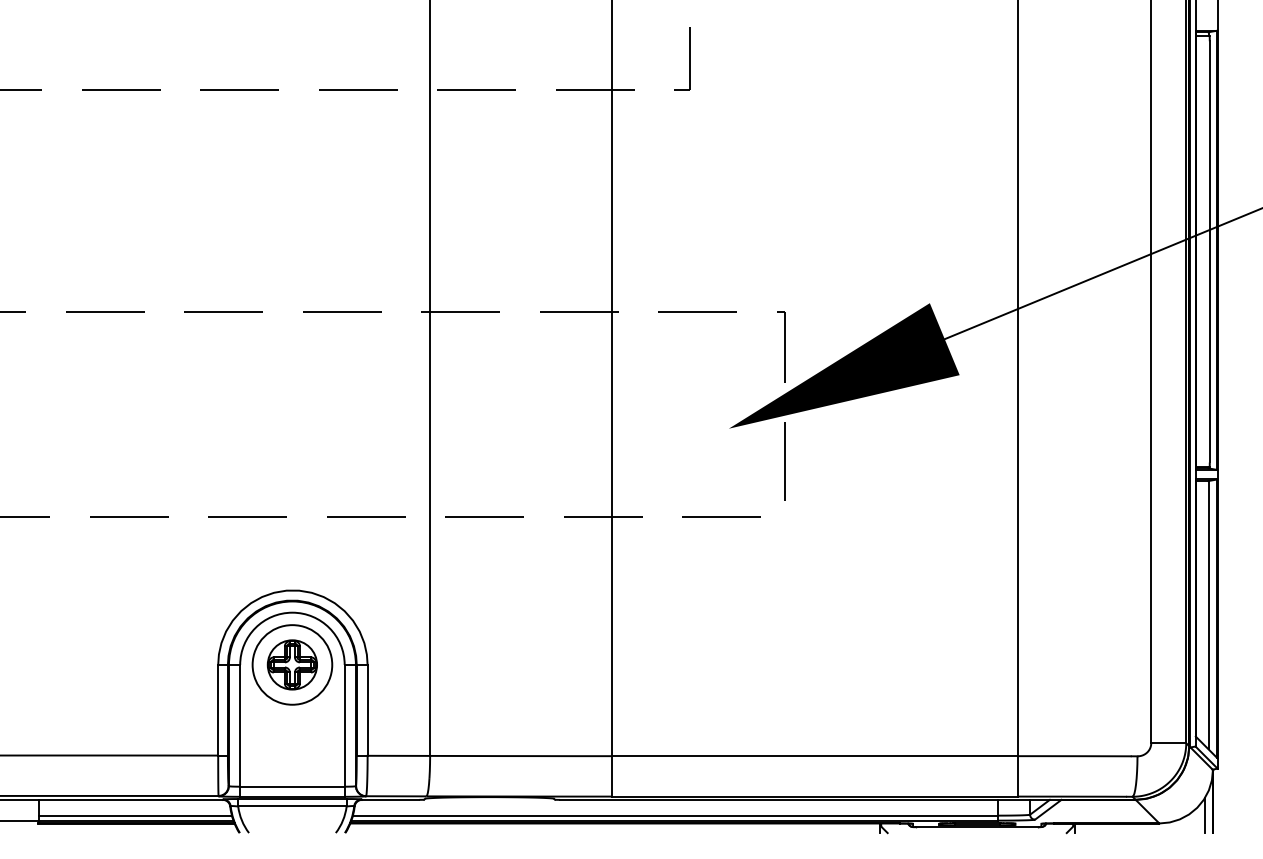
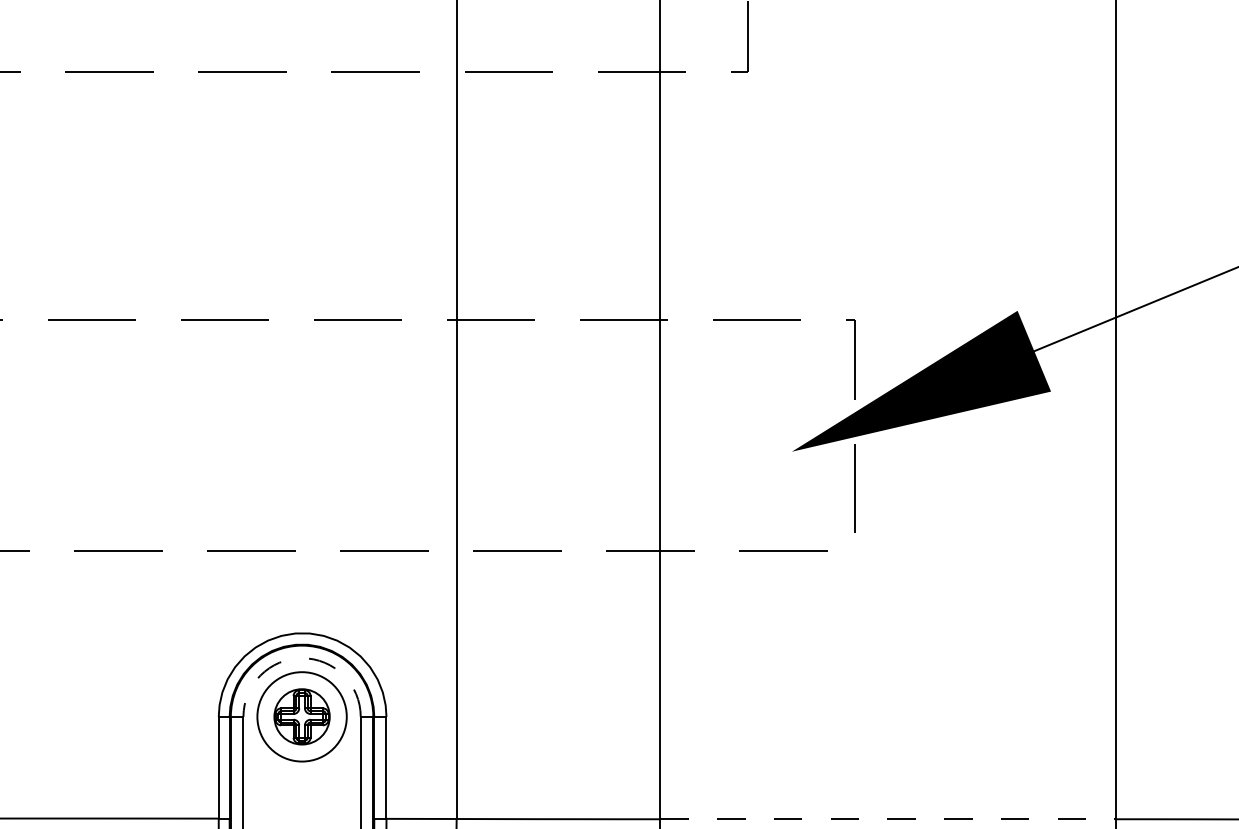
arc: (292, 612) -> (302, 658), solid -> dashed
line: (814, 756) -> (888, 819), solid -> dashed

